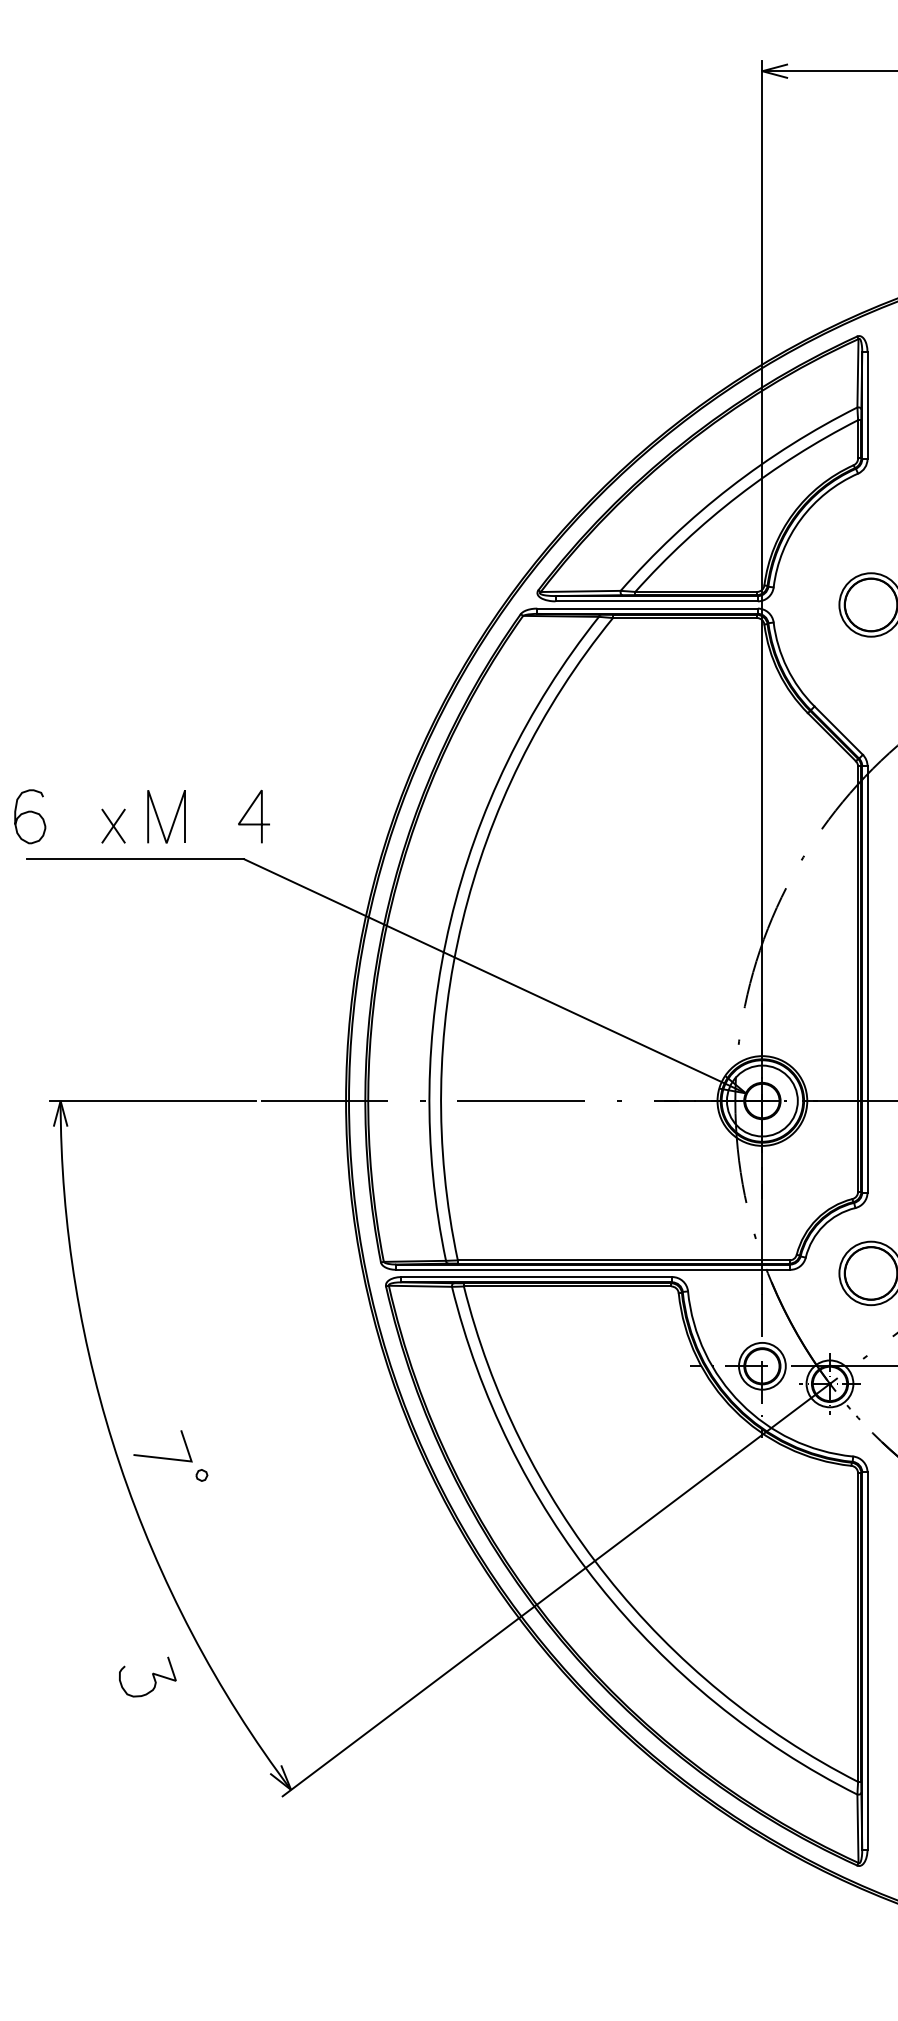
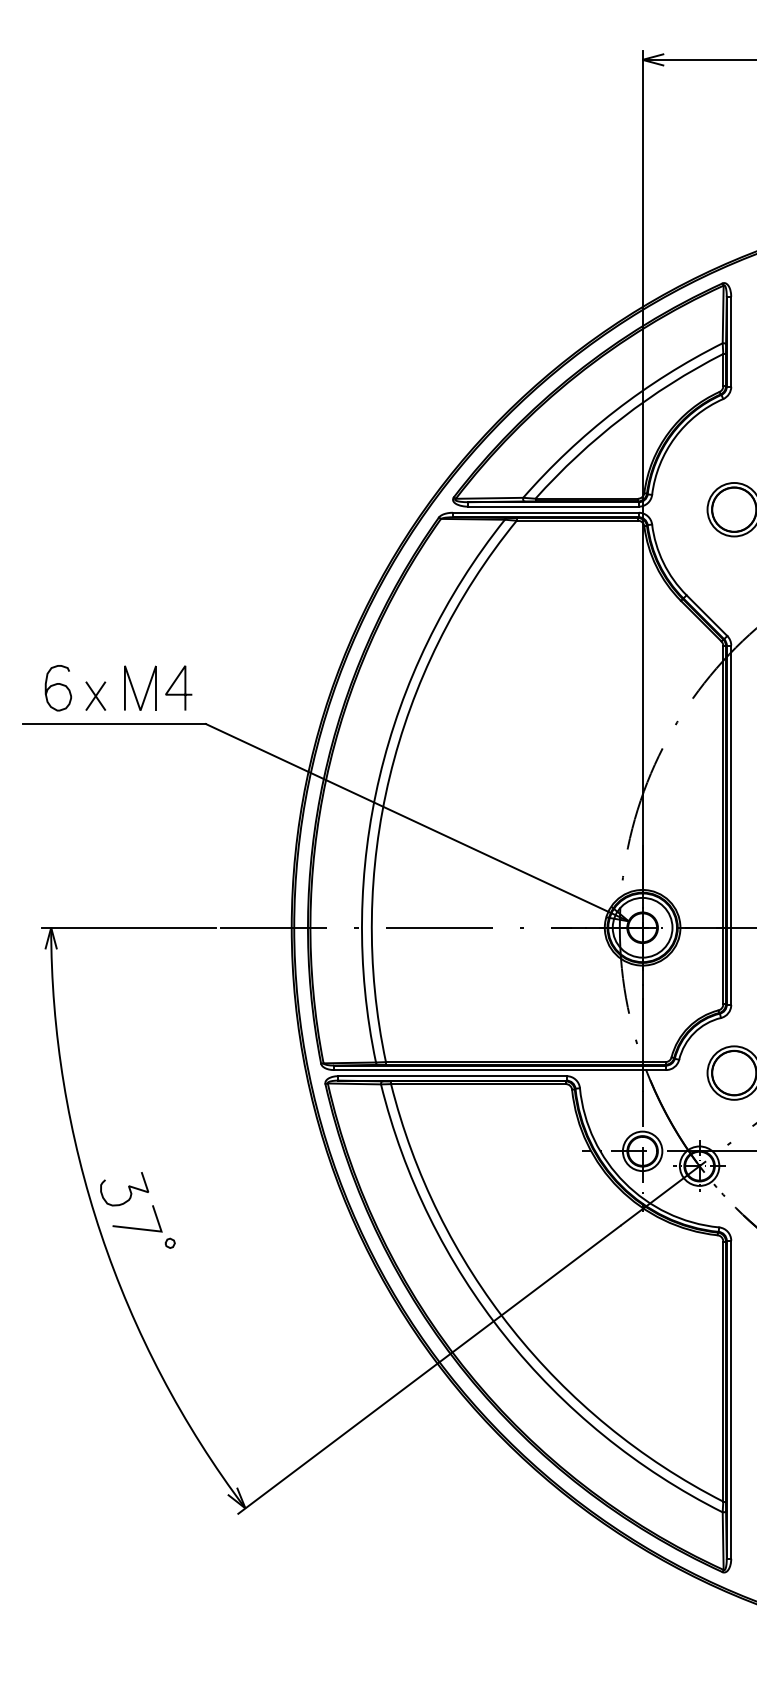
curve: (30, 812) -> (58, 684), moved
line: (247, 813) -> (173, 685), moved
curve: (152, 1676) -> (128, 1188), moved

